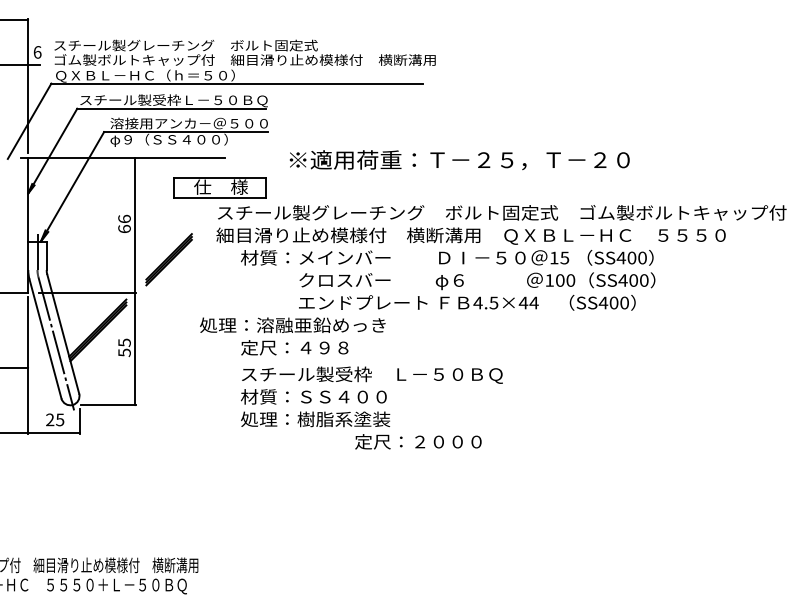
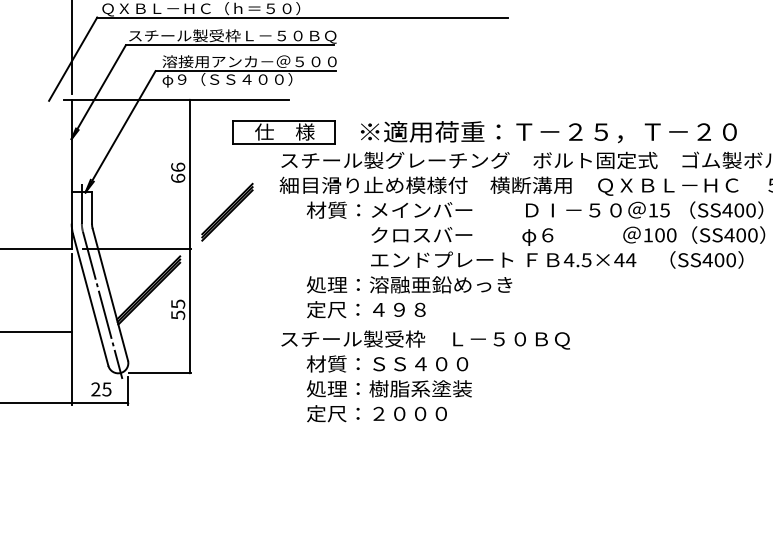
text: (459, 160) -> (548, 132), moved
text: (292, 325) -> (409, 285), moved
text: (372, 374) -> (425, 339), moved
text: (418, 441) -> (377, 413), moved

